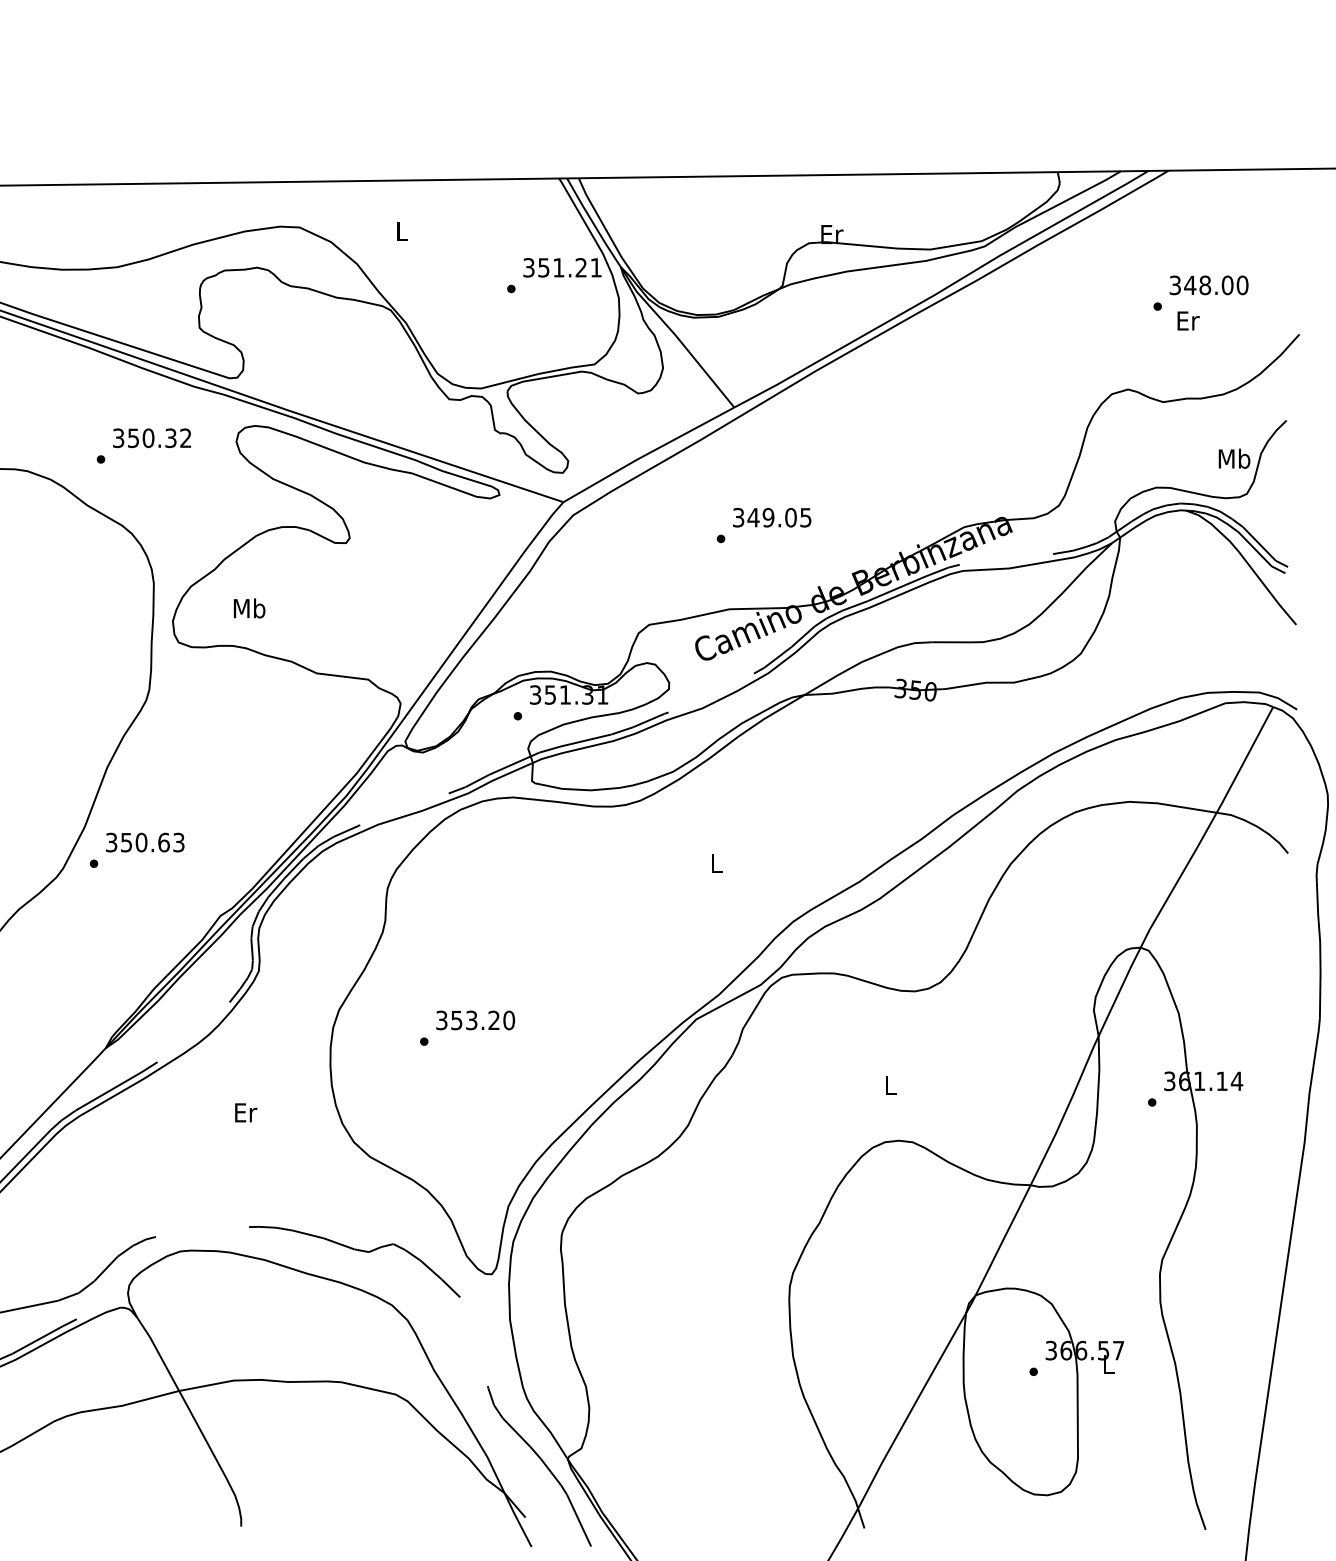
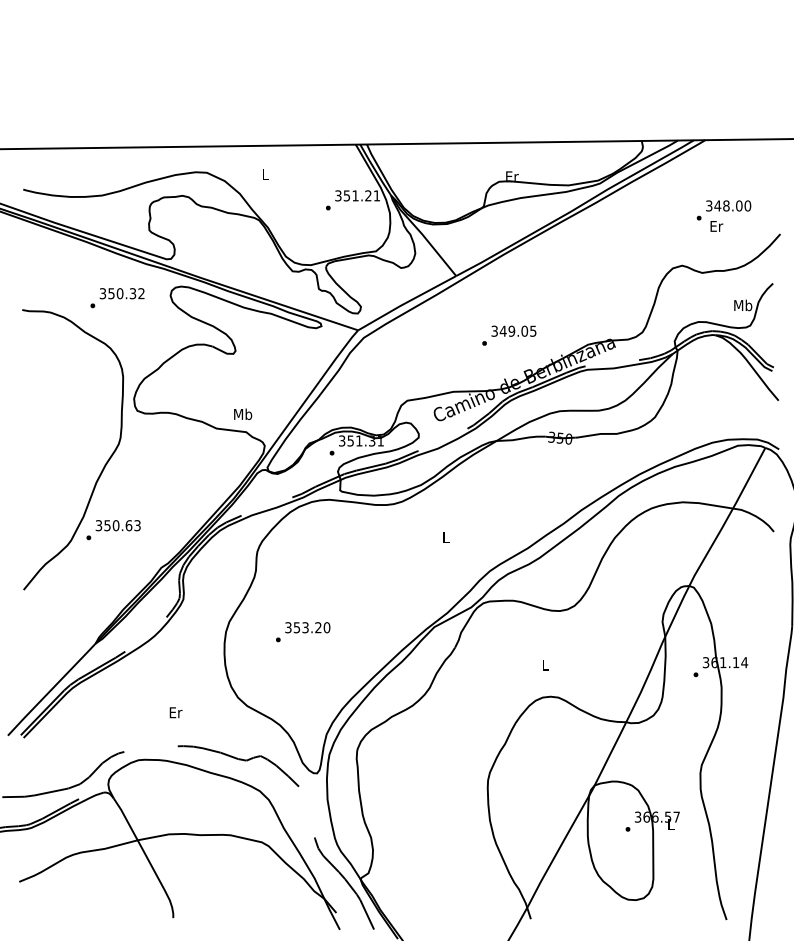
text: (764, 525) -> (509, 335), moved
text: (250, 606) -> (243, 413), moved
text: (245, 1112) -> (175, 712), moved

